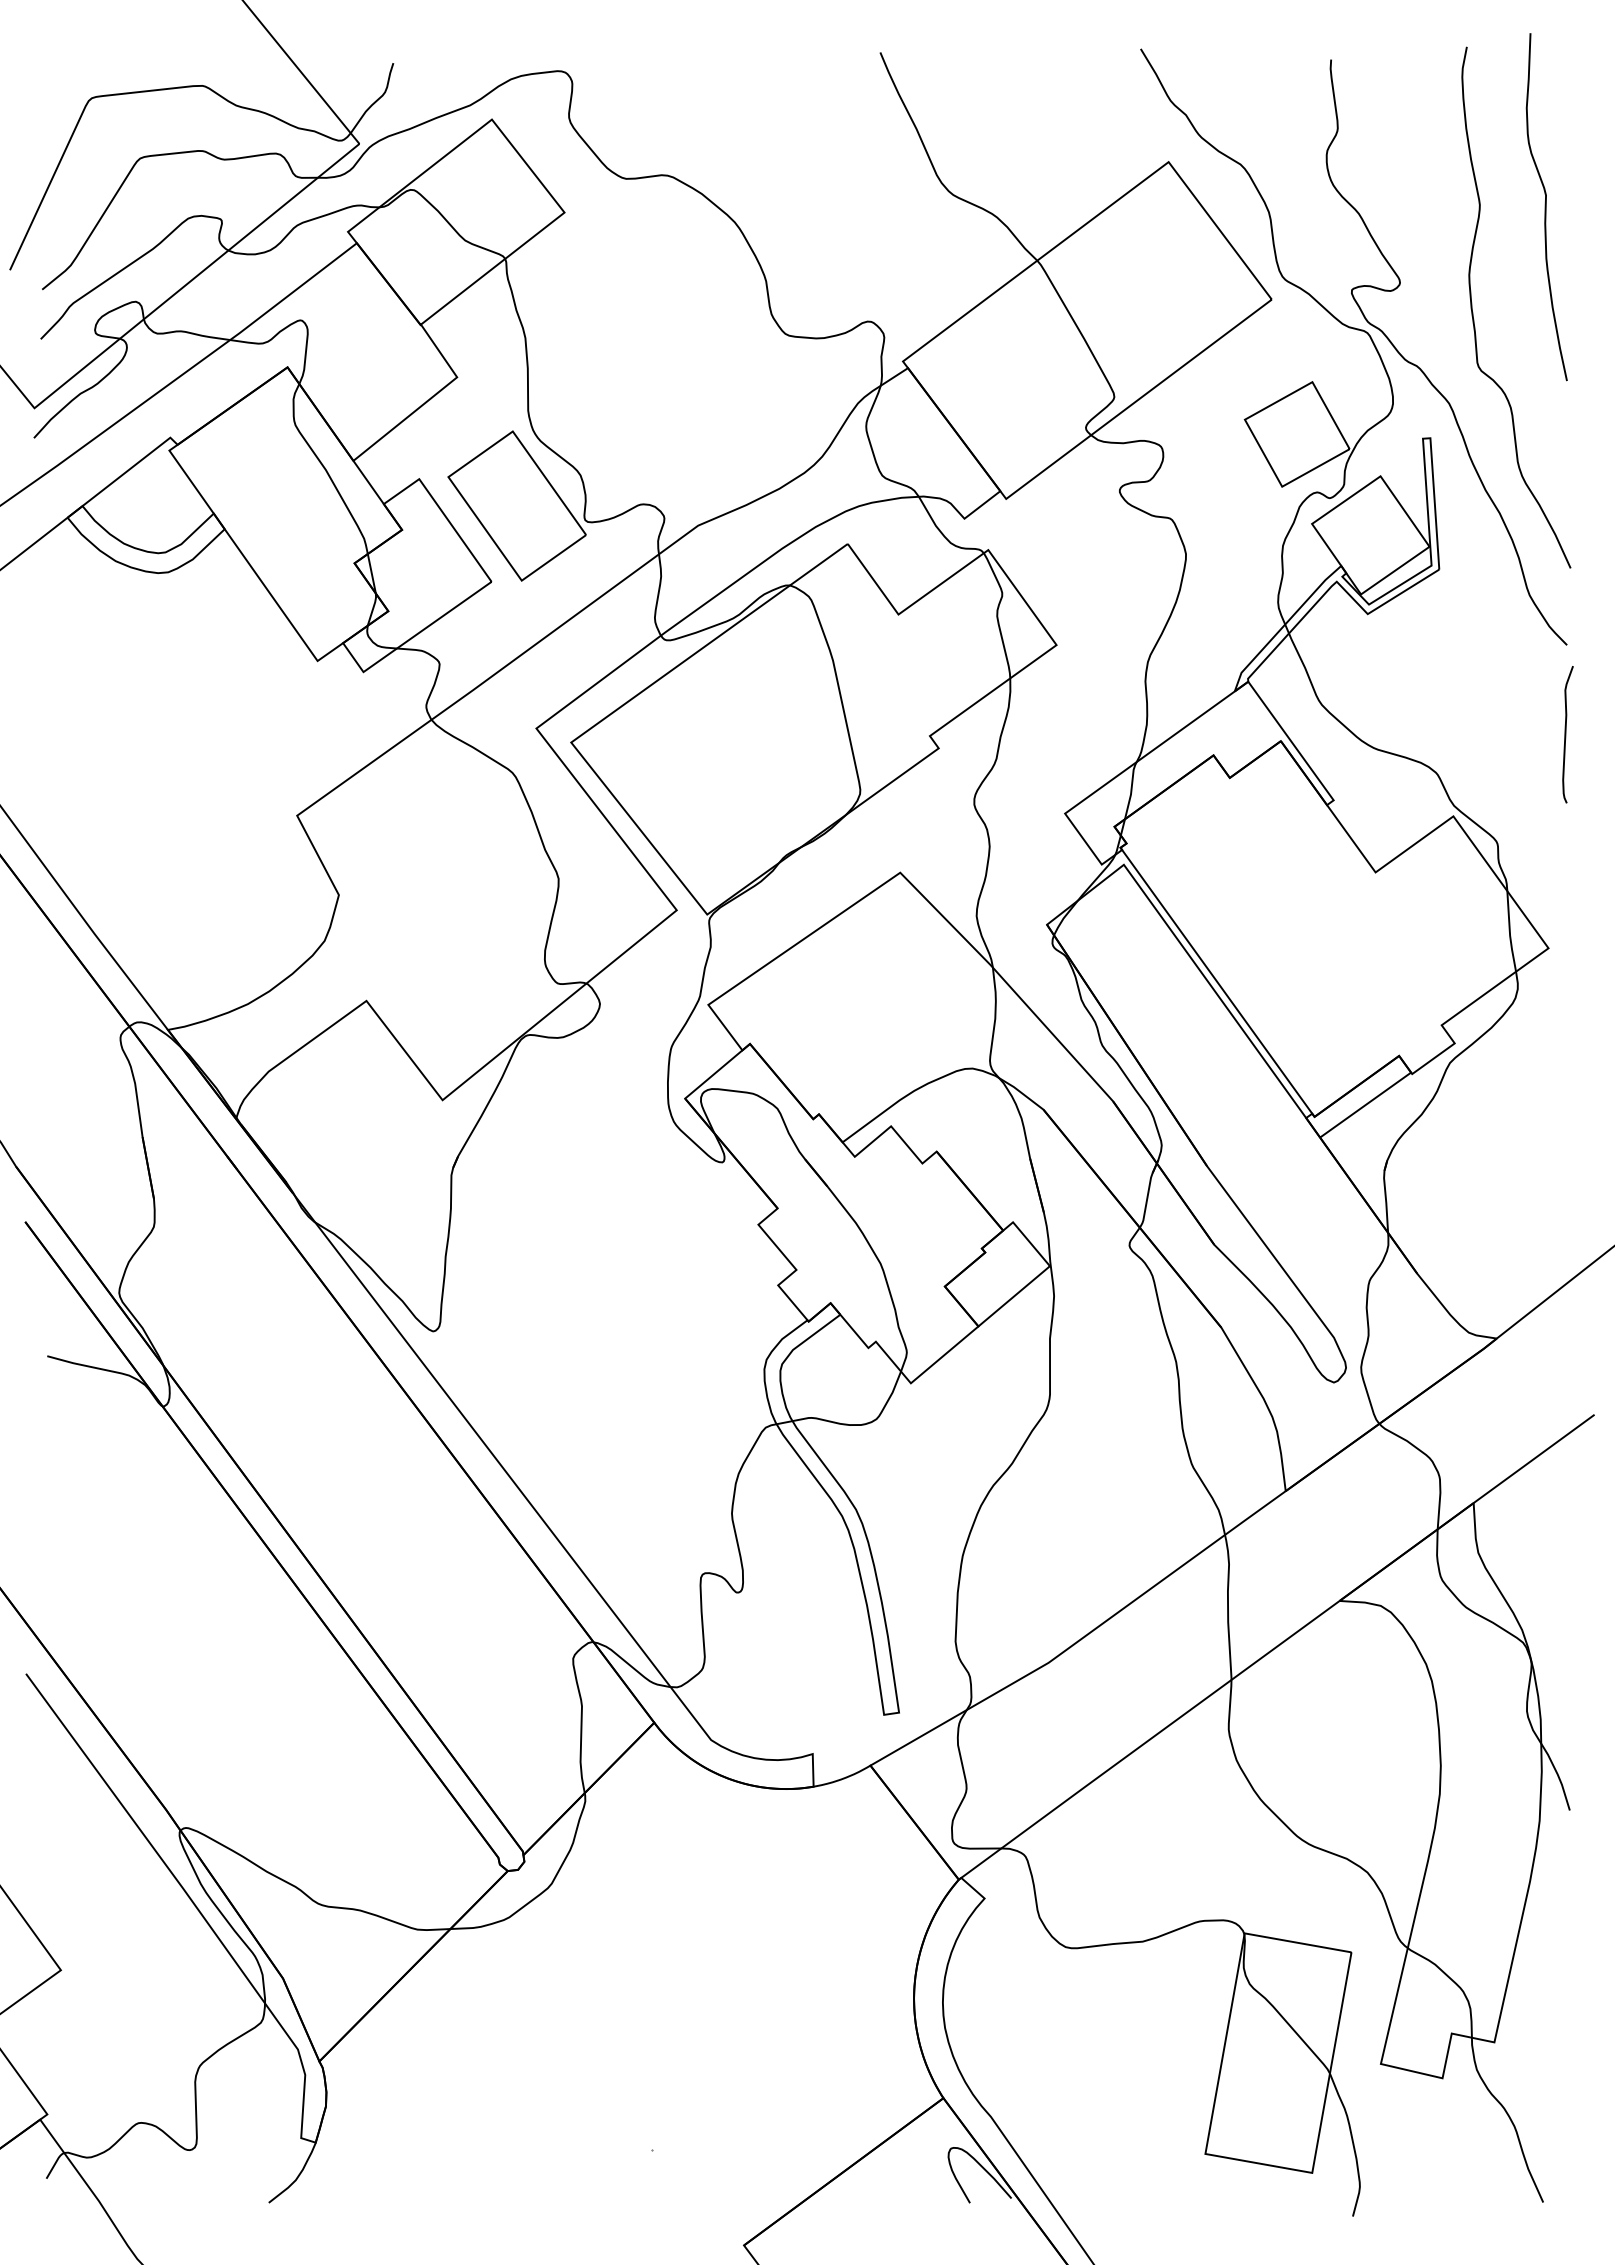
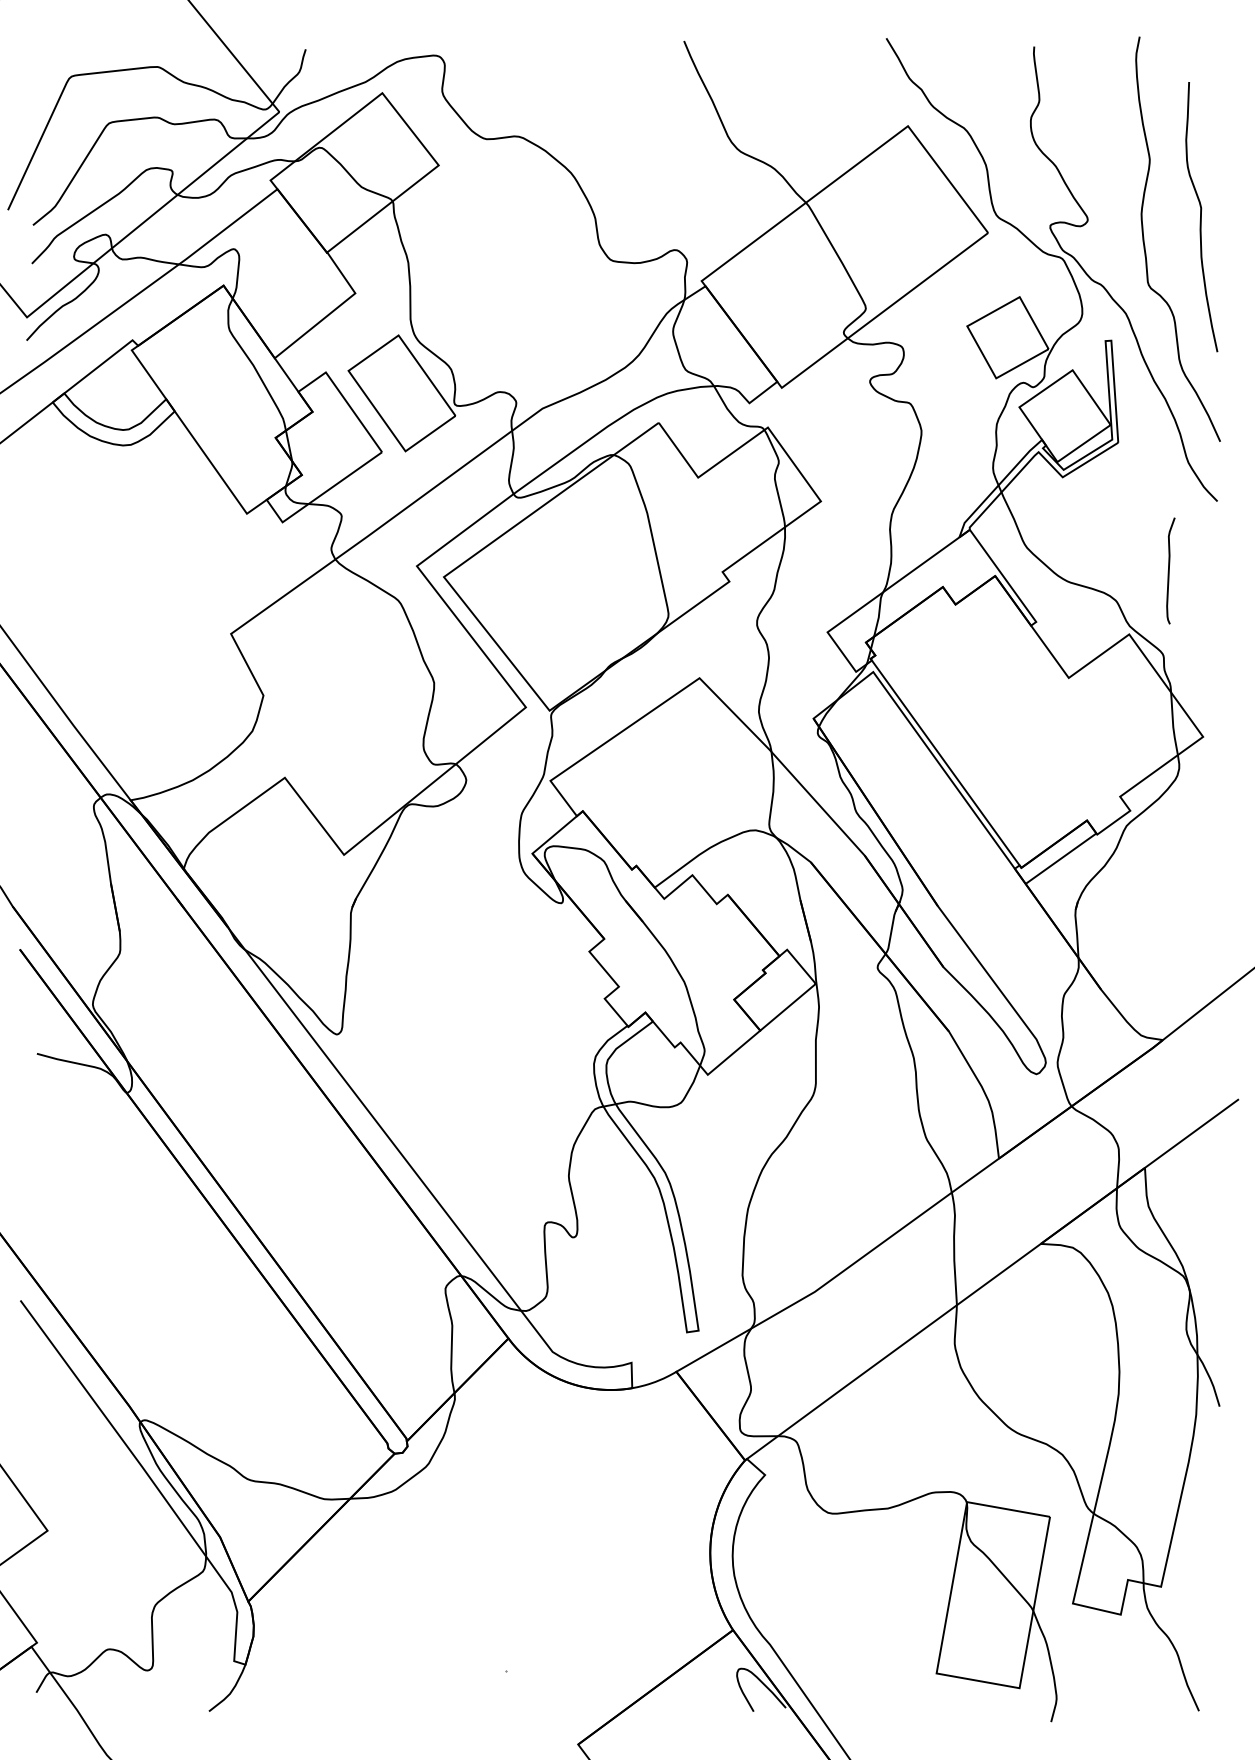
curve: (1546, 207) -> (1201, 217), moved
curve: (1566, 734) -> (1169, 570), moved

